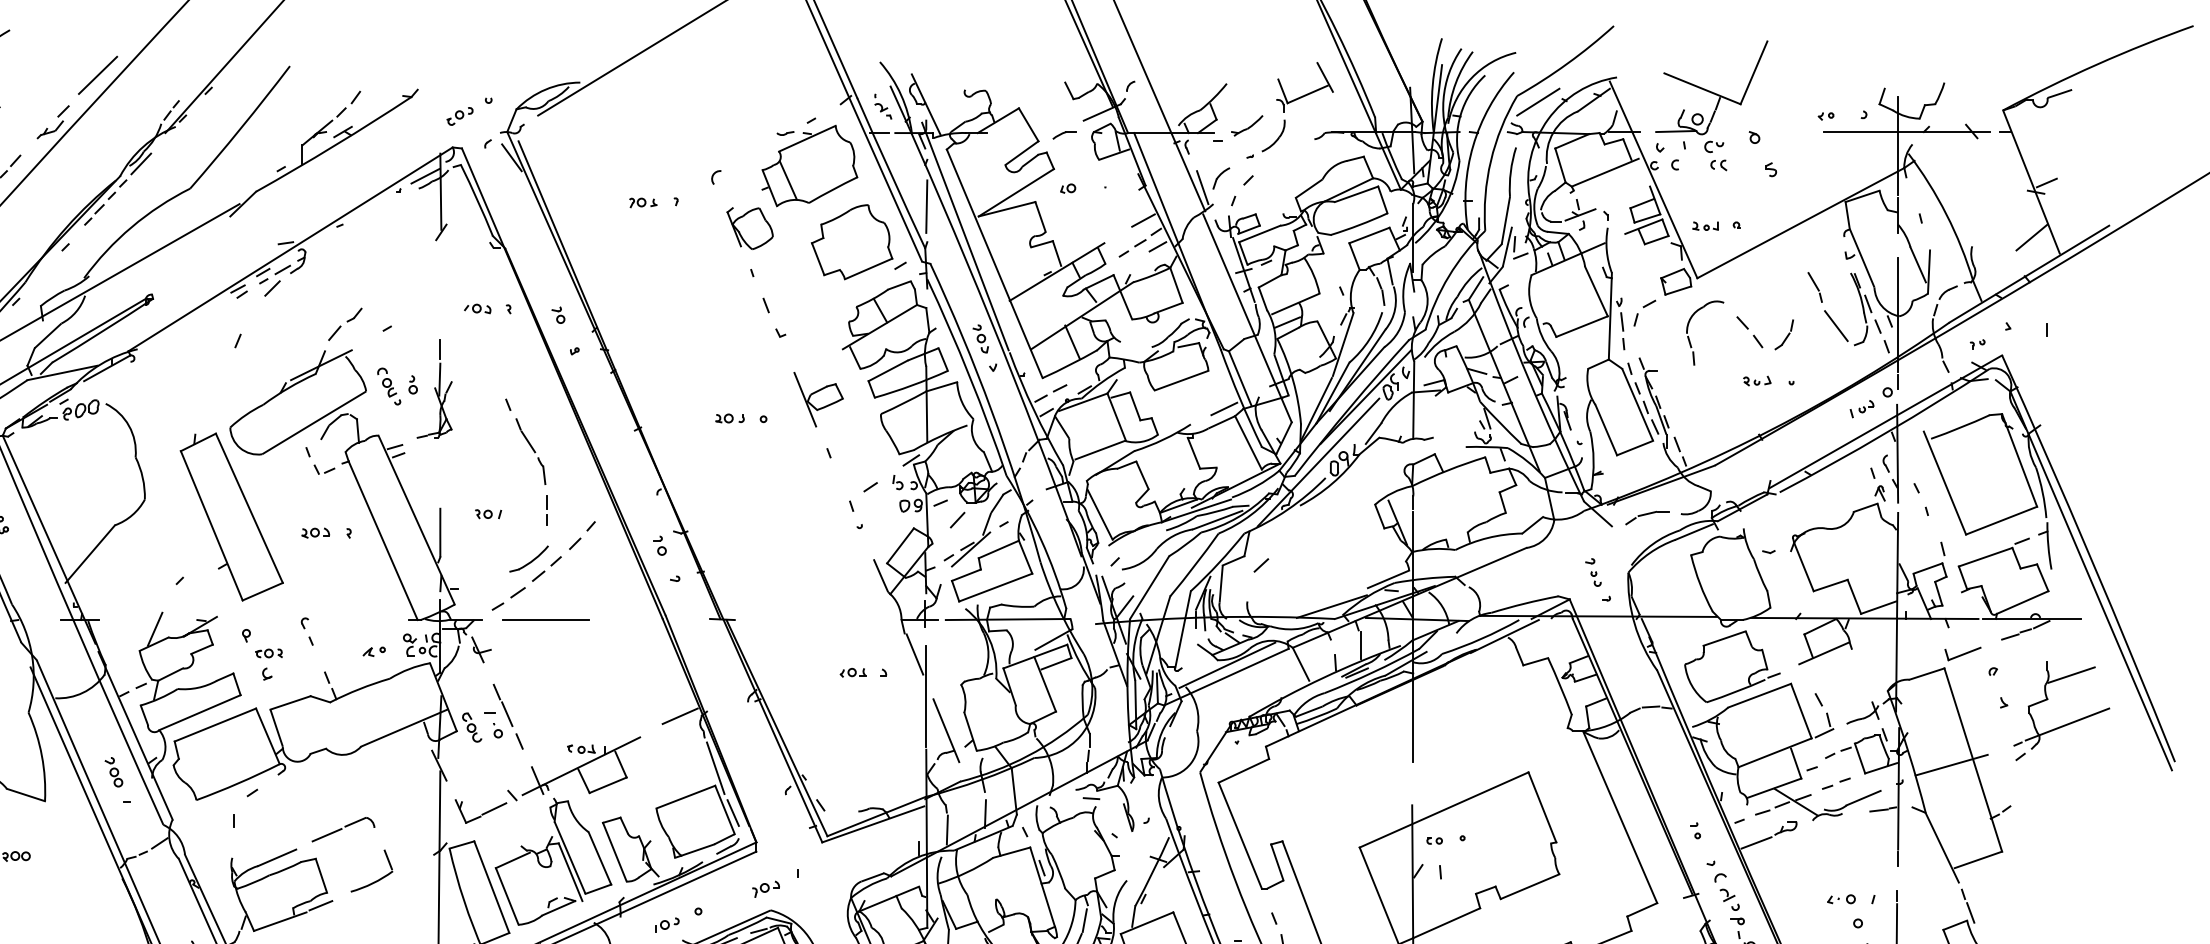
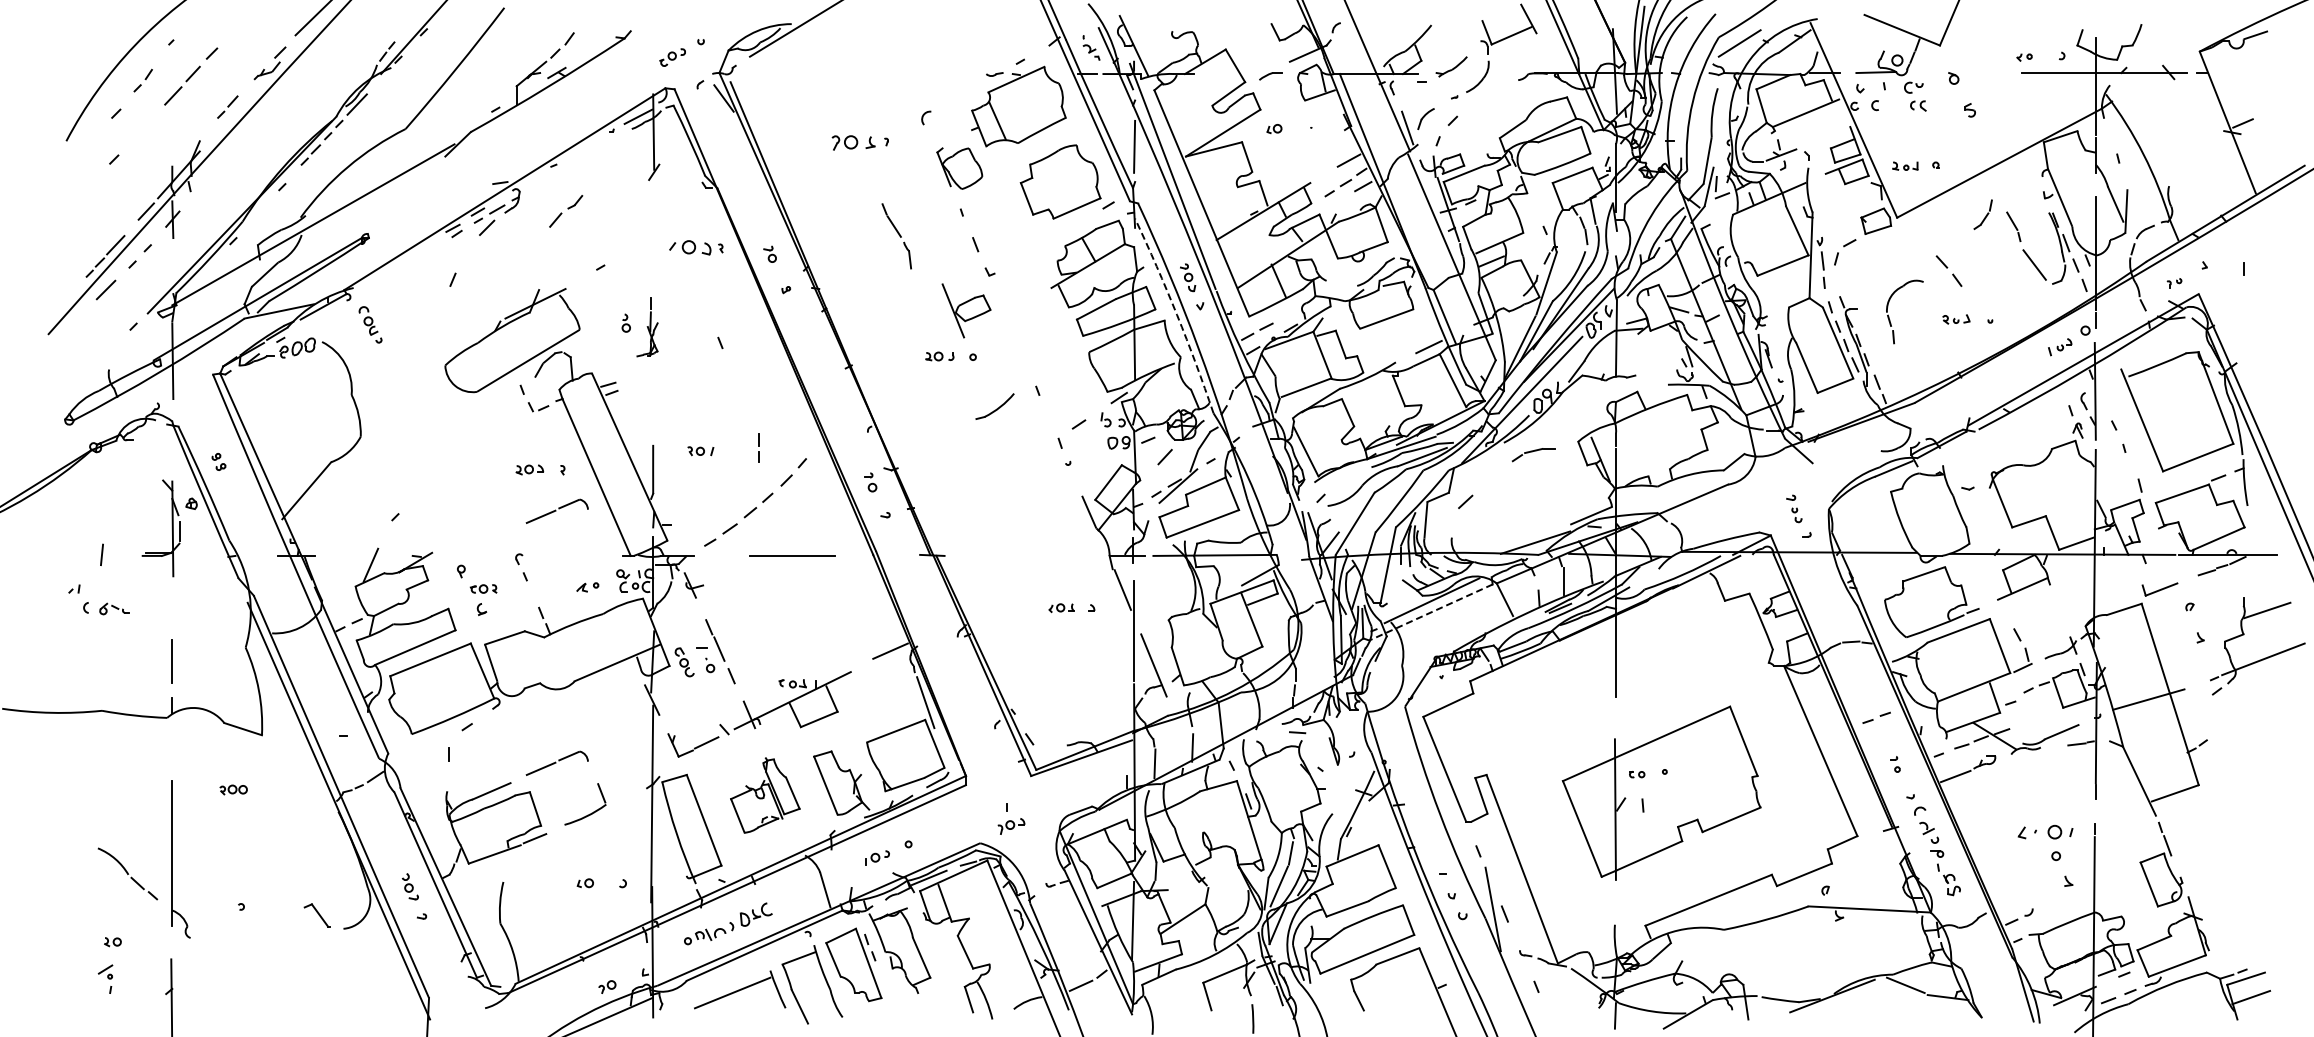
part: (643, 203) -> (854, 143), size x1.6
line: (2031, 237) -> (2227, 177), removed
part: (477, 309) -> (689, 248), size x1.6
part: (345, 324) -> (566, 211), moved
part: (1783, 334) -> (1982, 214), moved
part: (1689, 337) -> (1889, 316), moved
arc: (970, 376) -> (1177, 314), solid -> dashed
part: (389, 386) -> (370, 324), moved
part: (434, 389) -> (647, 327), size x0.6
part: (818, 399) -> (966, 310), moved
part: (530, 451) -> (896, 236), moved
part: (231, 516) -> (446, 453), removed
part: (1647, 518) -> (1533, 455), moved
part: (528, 558) -> (994, 406), moved
part: (342, 574) -> (556, 510), added
line: (545, 619) -> (792, 555), moved
line: (1226, 677) -> (1431, 612), solid -> dashed
part: (114, 772) -> (330, 706), removed
part: (1836, 783) -> (1876, 717), moved
line: (732, 812) -> (942, 746), removed
part: (553, 862) -> (765, 795), size x0.6
part: (766, 889) -> (1011, 826), moved
part: (1841, 899) -> (2039, 832), size x1.6

